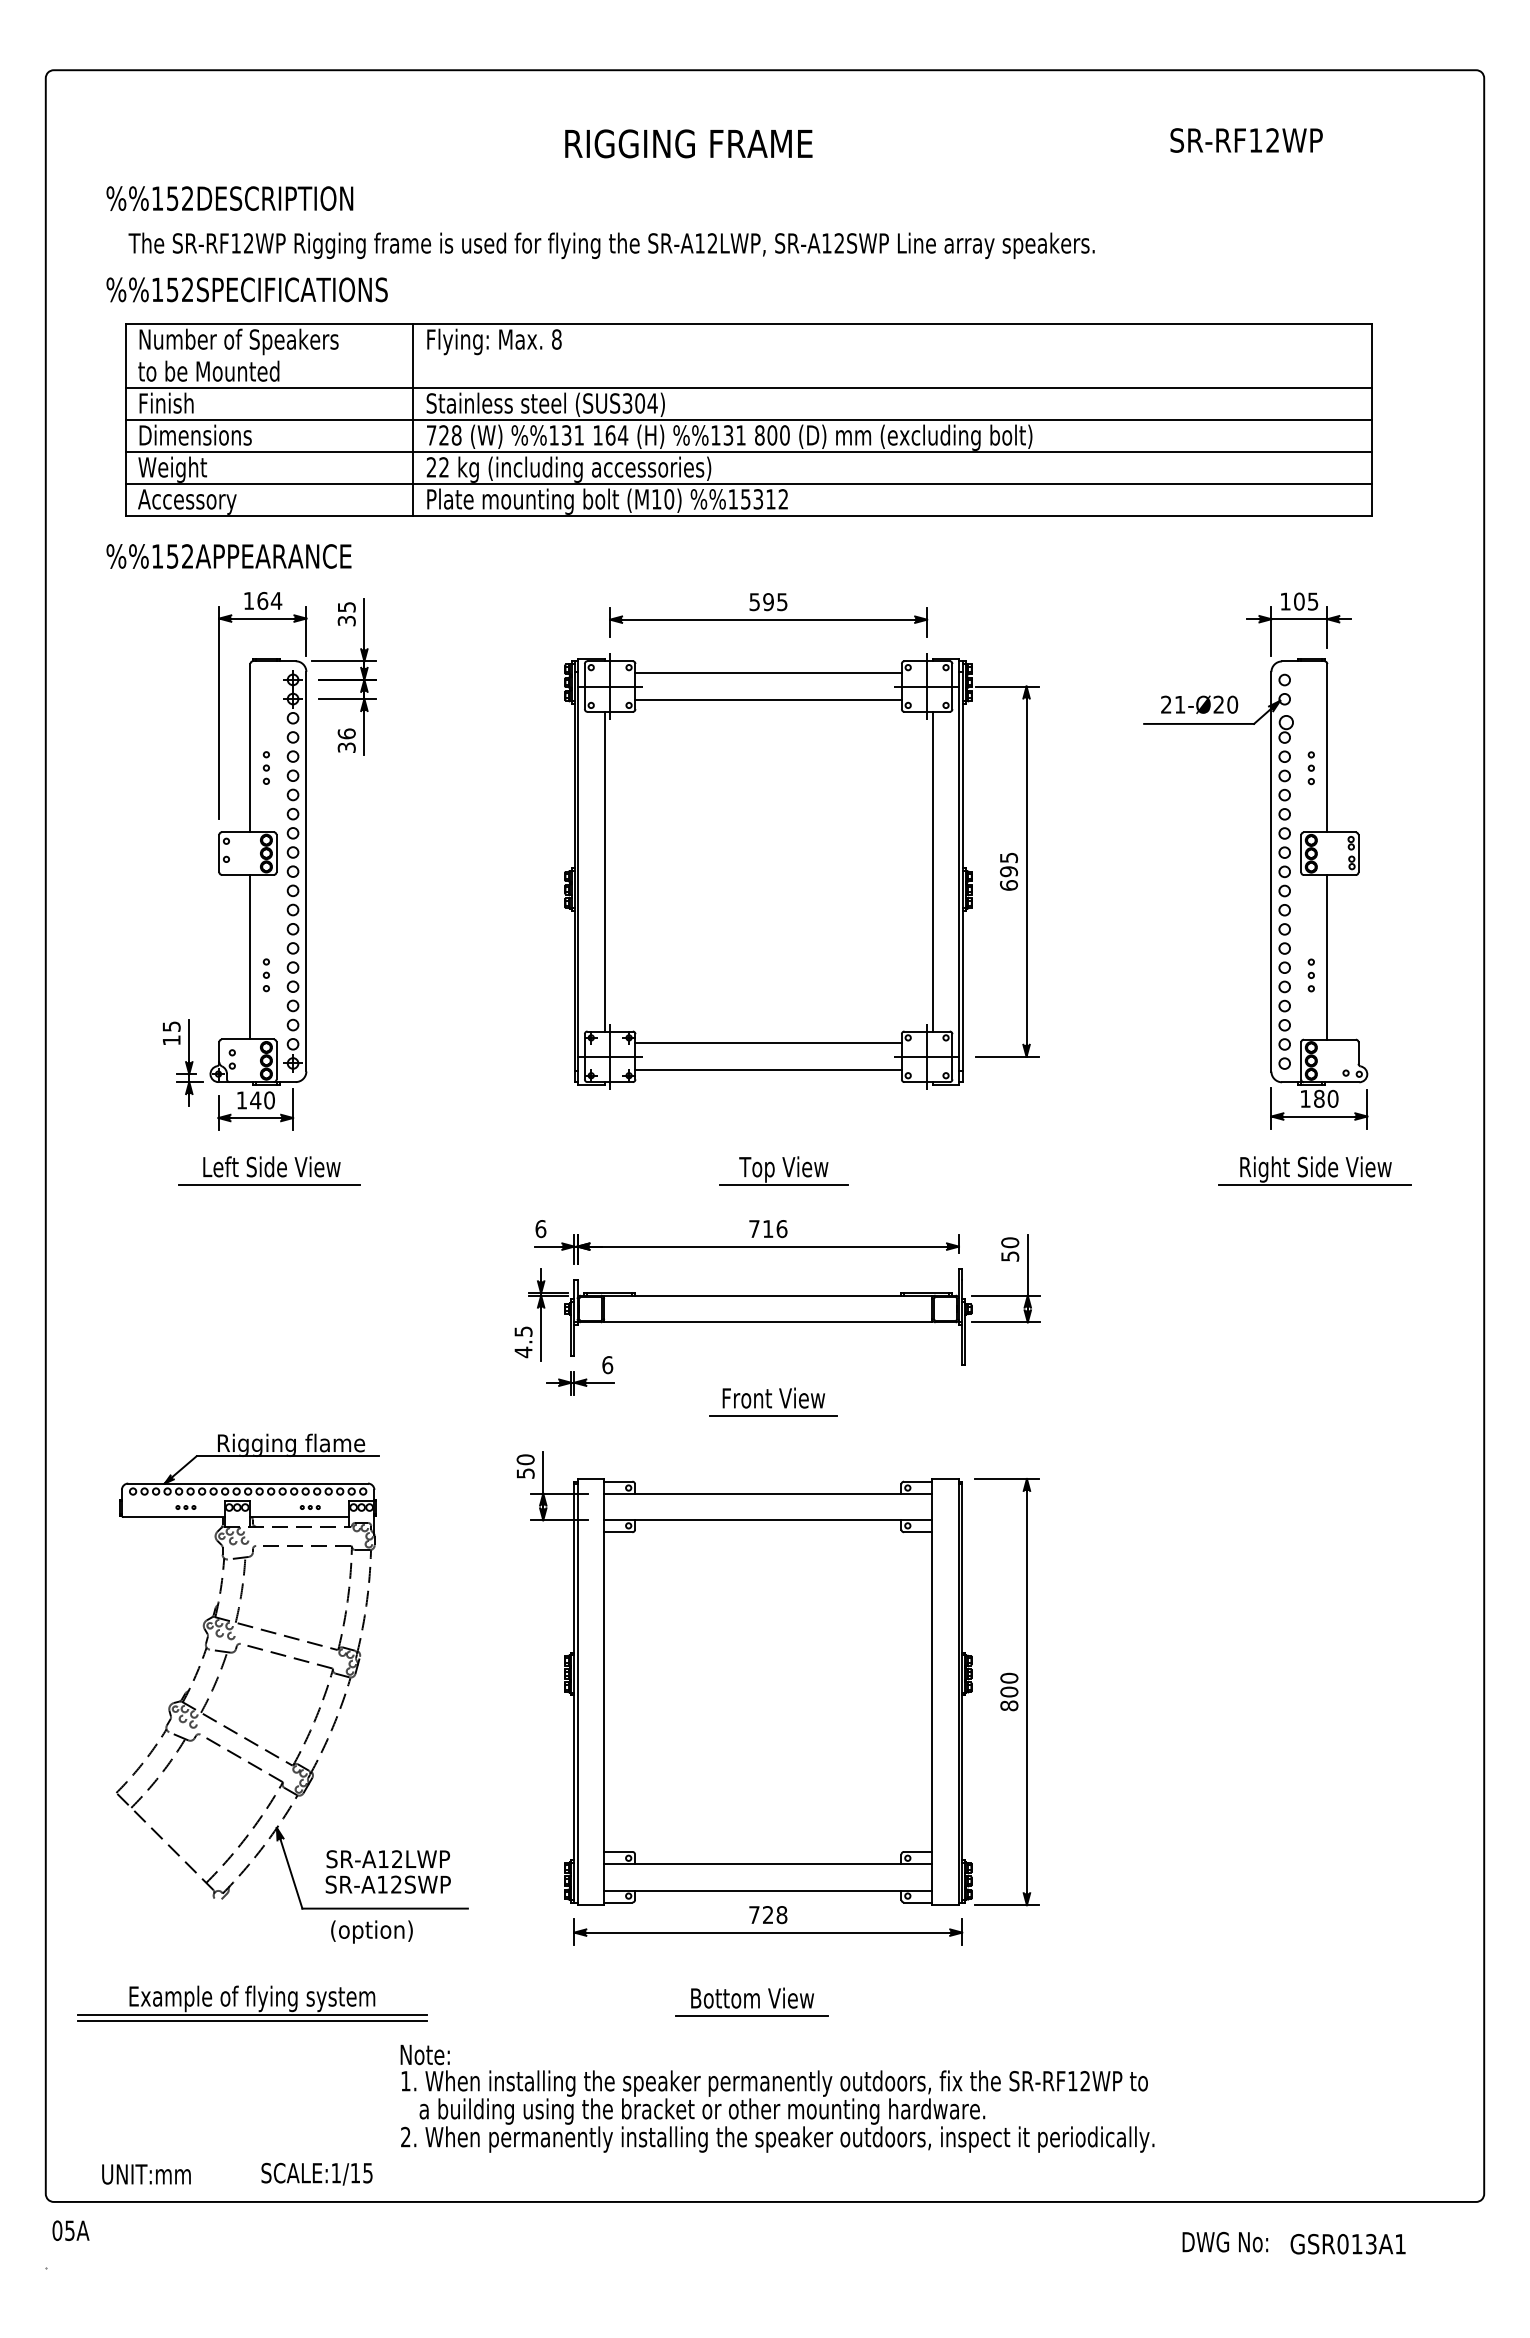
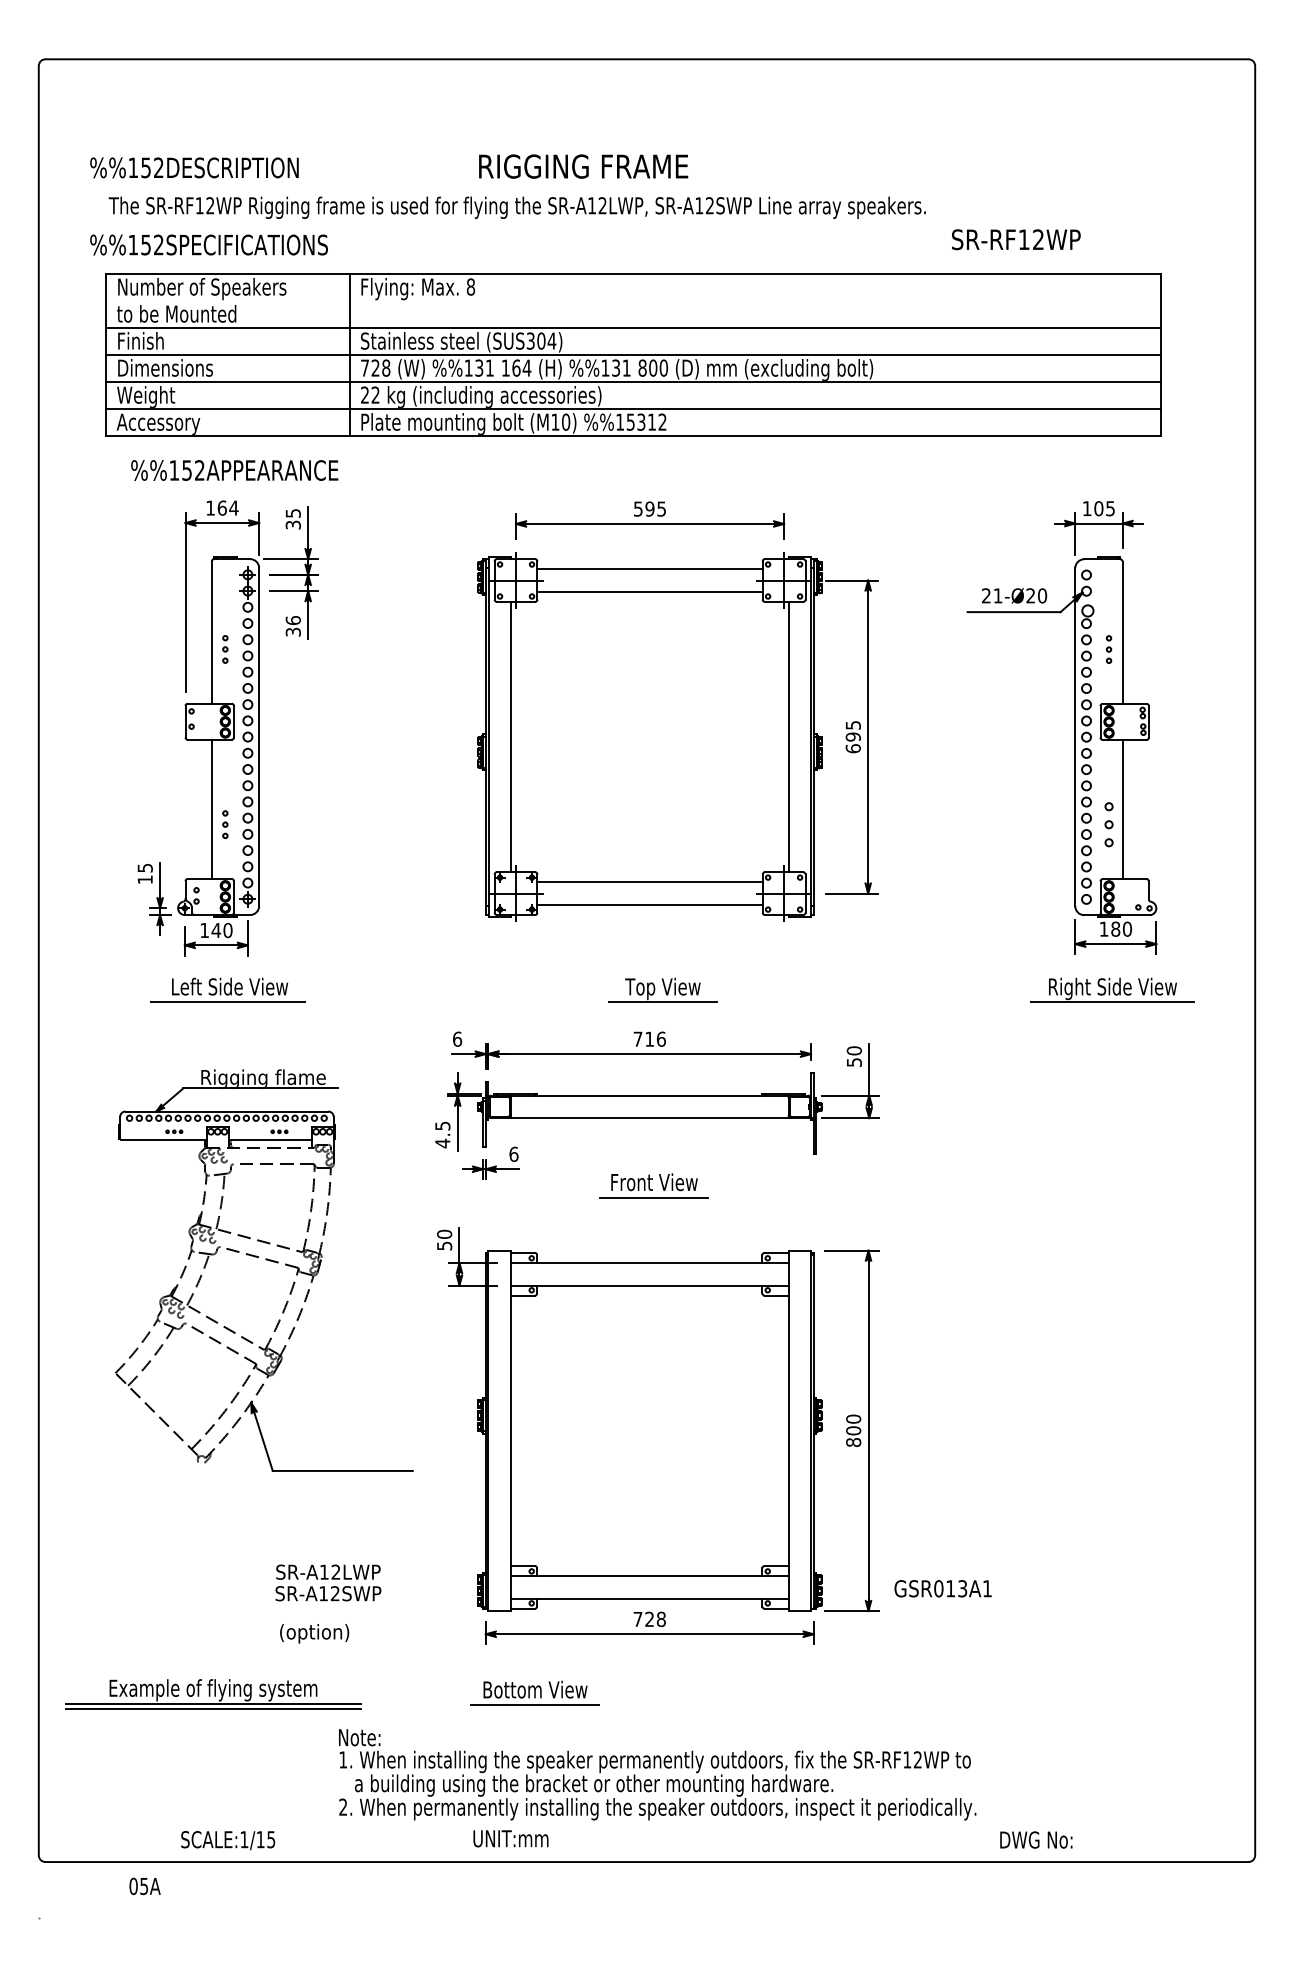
text: (1246, 140) -> (1016, 239), moved
text: (688, 143) -> (583, 166), moved
text: (228, 556) -> (234, 470), moved
part: (1310, 975) -> (1108, 824), size x1.6
part: (293, 1659) -> (265, 1260), moved
part: (751, 2001) -> (534, 1692), moved
text: (145, 2174) -> (510, 1838), moved
text: (317, 2174) -> (228, 1840), moved
text: (70, 2230) -> (144, 1886), moved
text: (1225, 2241) -> (1036, 1839), moved
text: (1347, 2243) -> (942, 1588), moved

